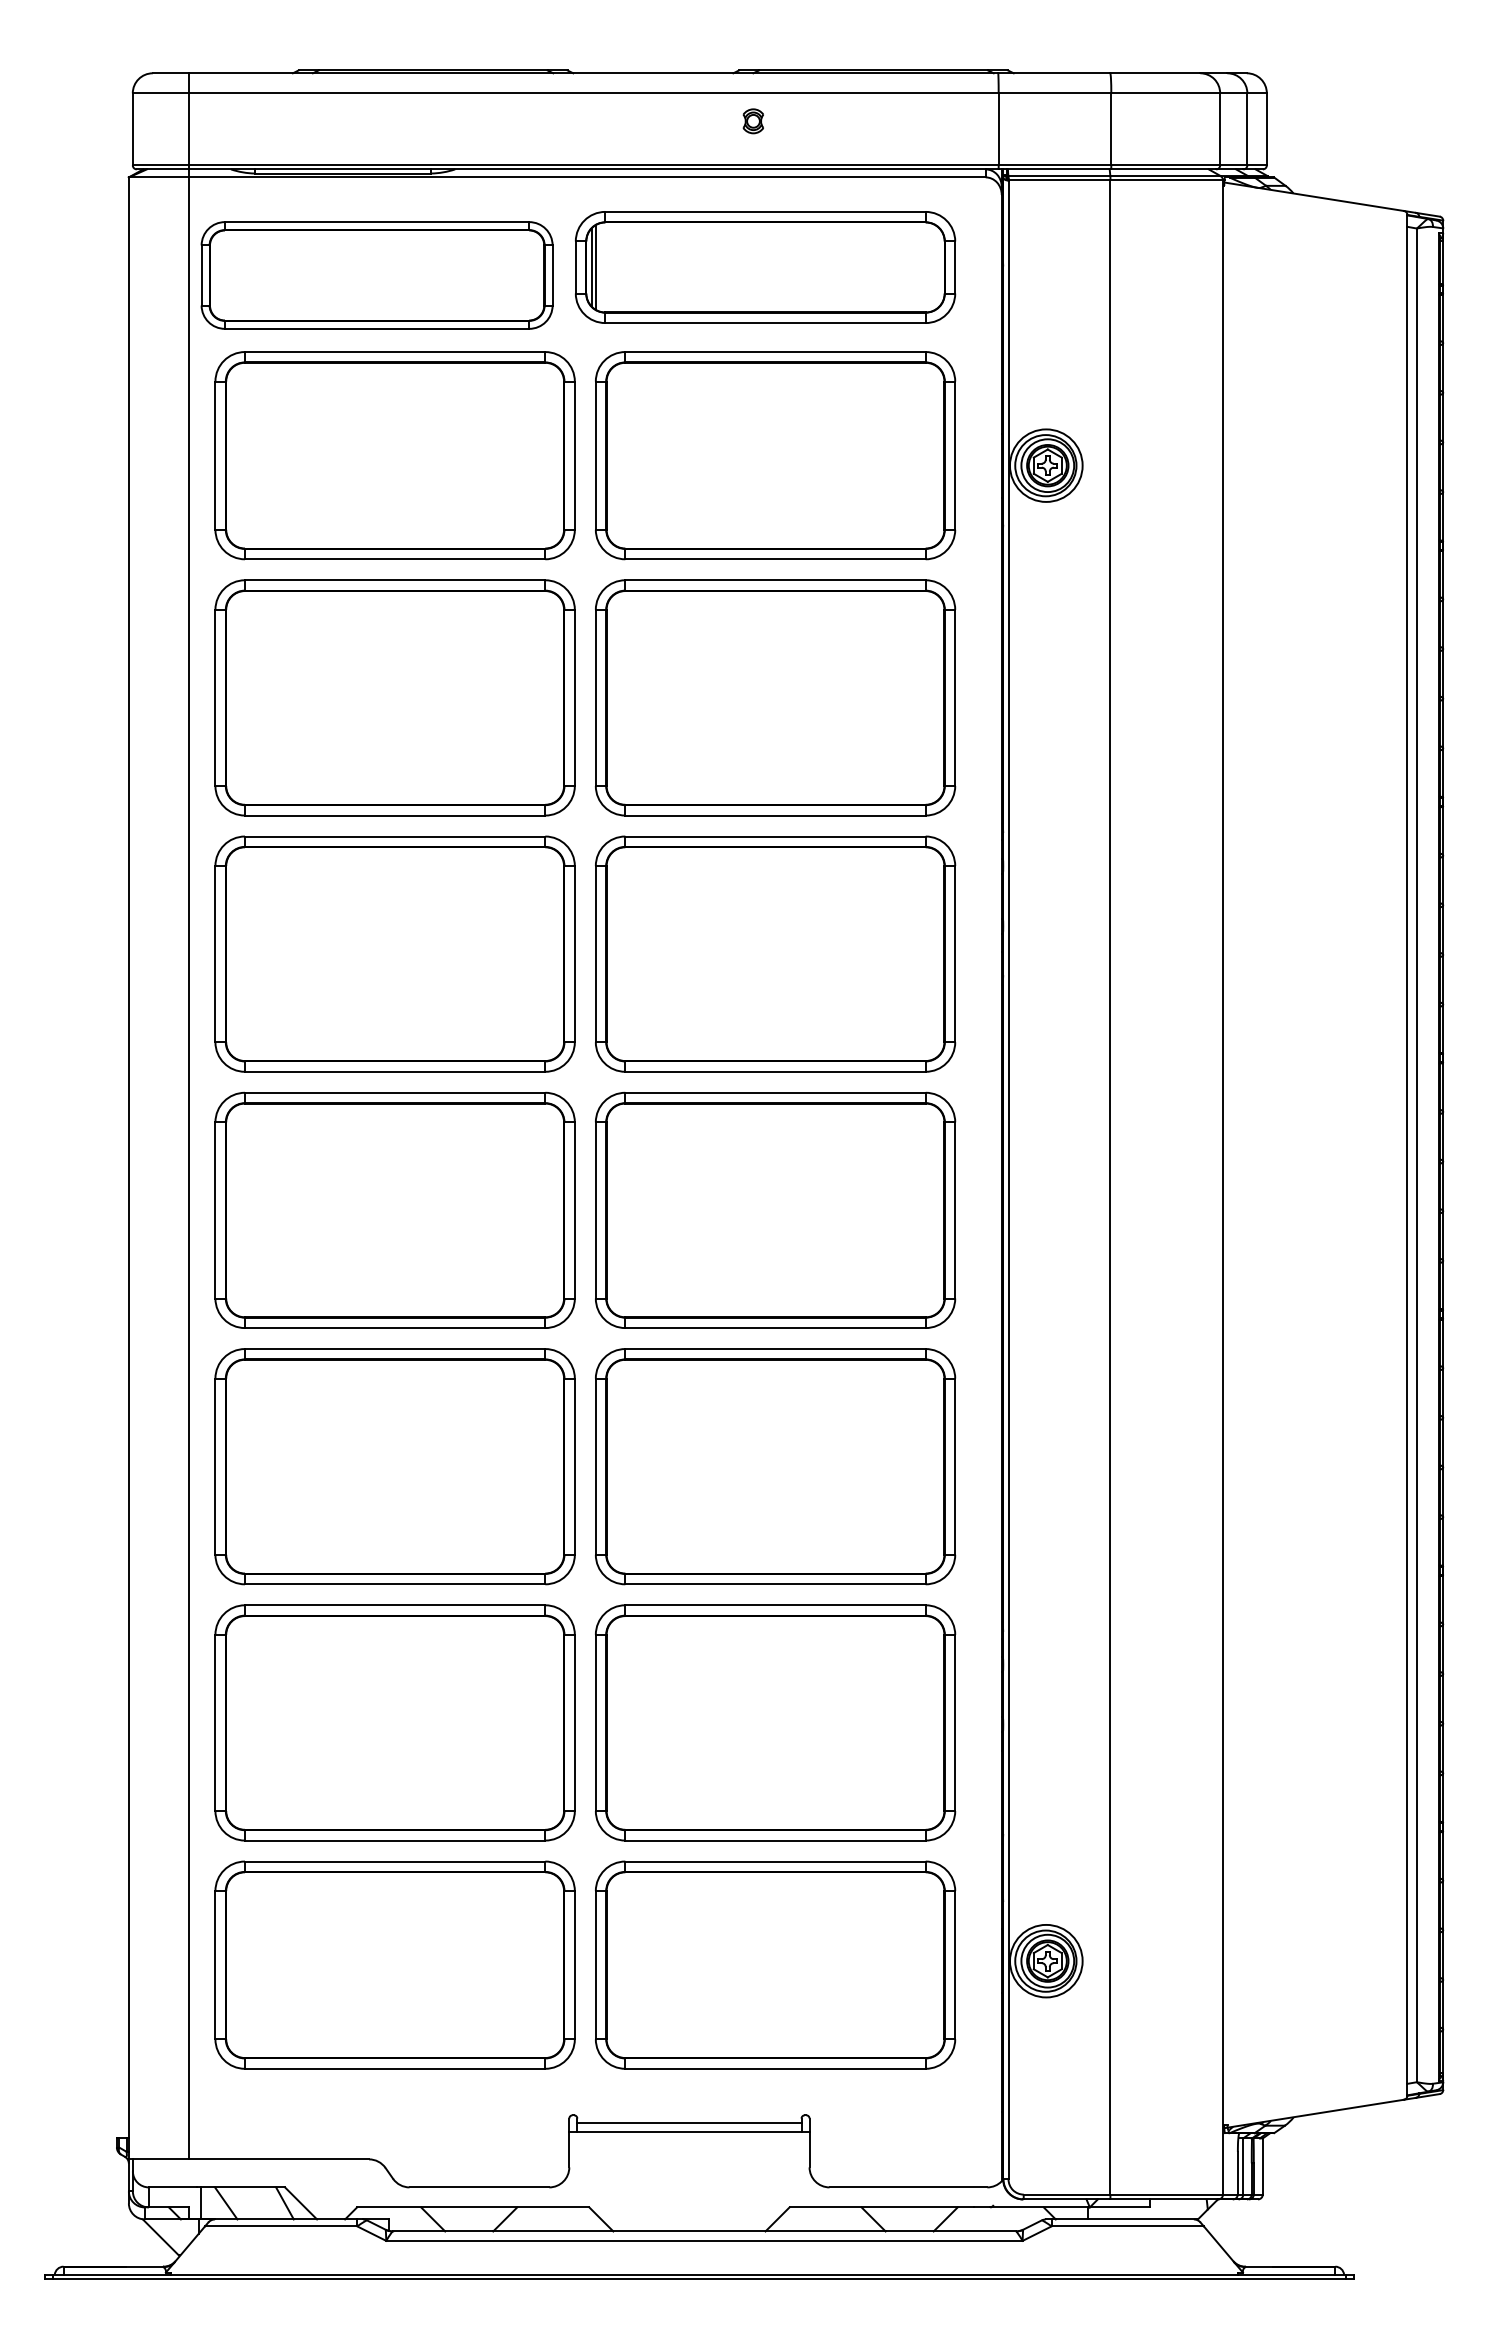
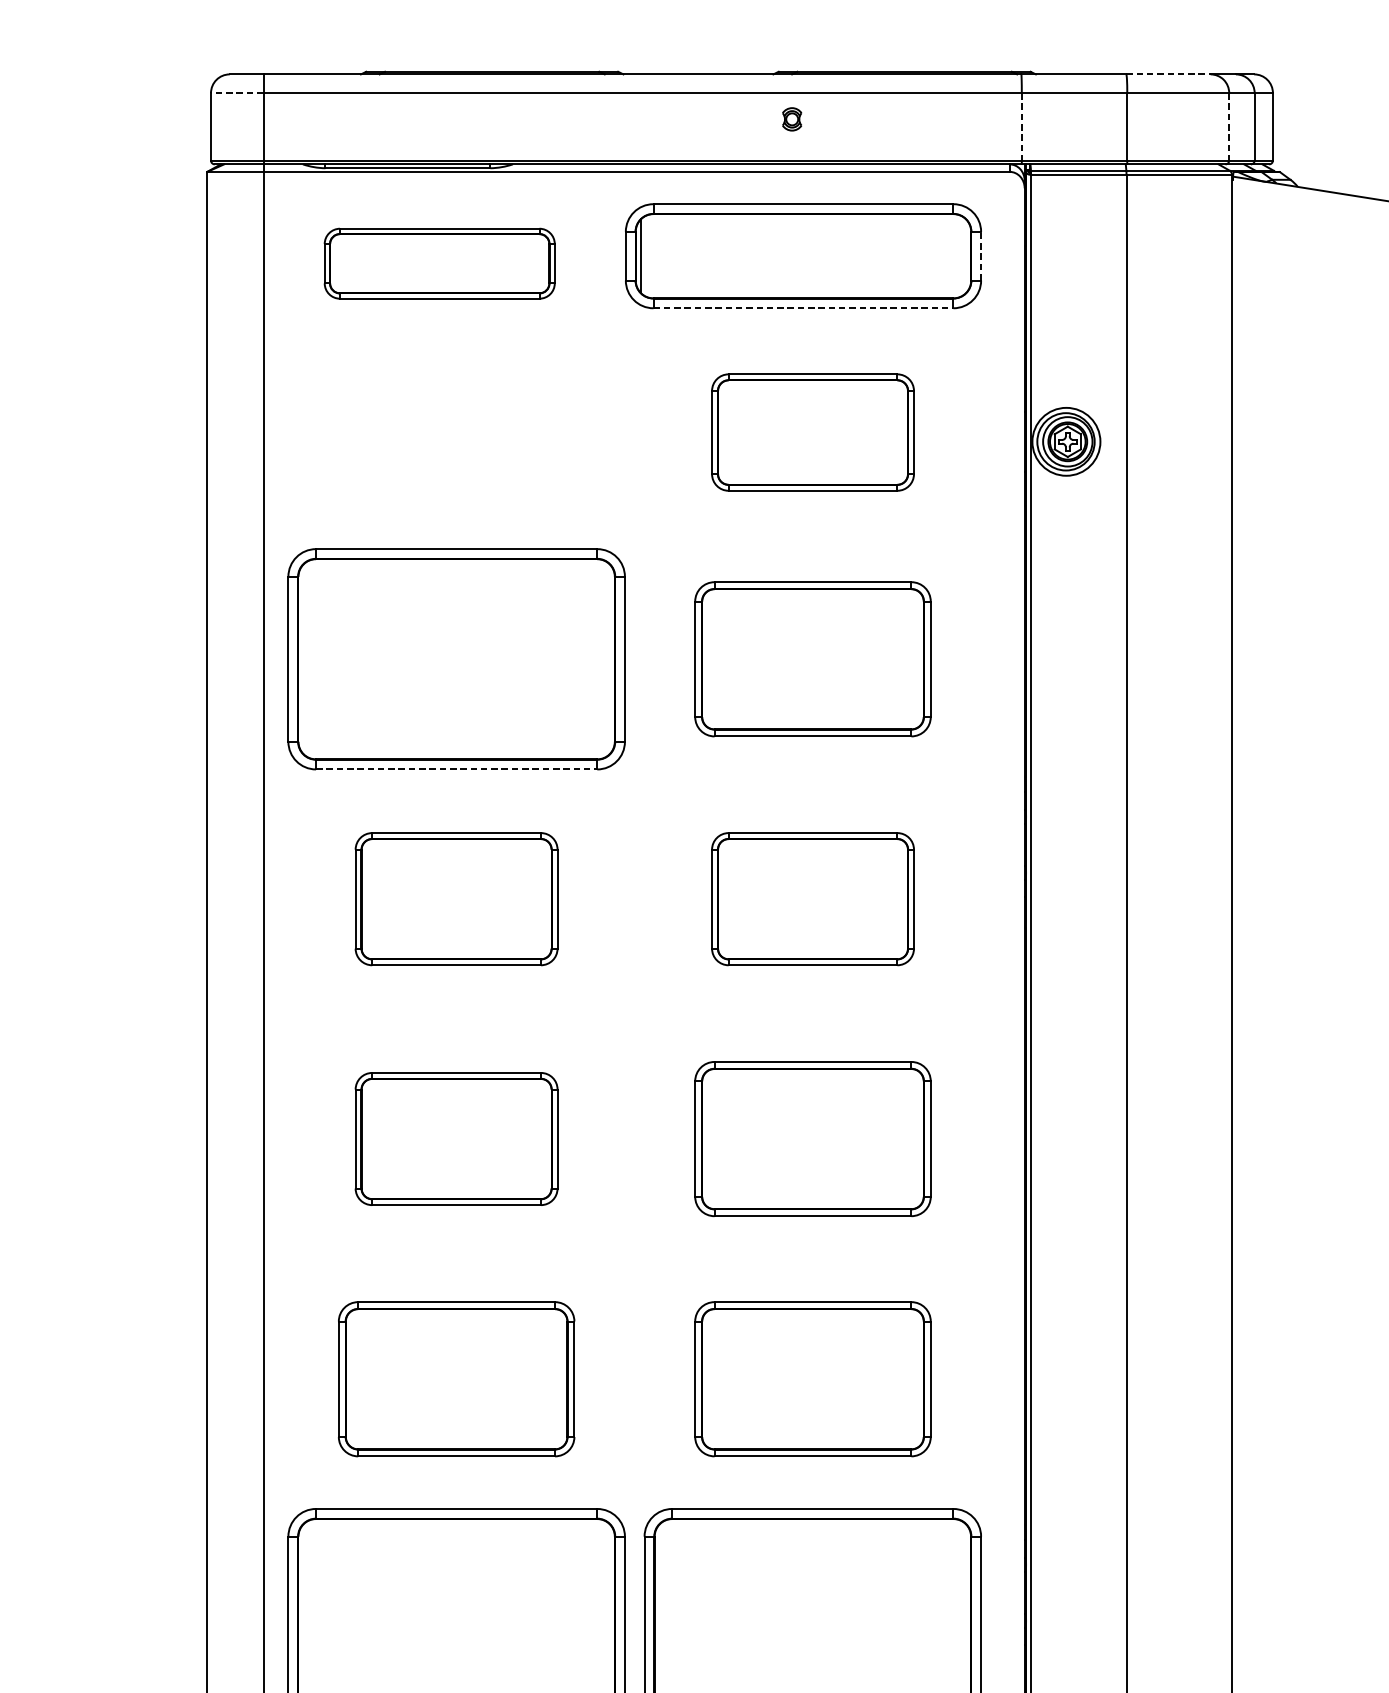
line: (1155, 73) -> (1168, 74), solid -> dashed
line: (160, 93) -> (236, 93), solid -> dashed
line: (998, 129) -> (1021, 127), solid -> dashed
line: (1220, 129) -> (1229, 127), solid -> dashed
line: (596, 267) -> (645, 256), removed
line: (955, 267) -> (981, 256), solid -> dashed
part: (376, 275) -> (439, 263), size x0.7
line: (766, 323) -> (804, 308), solid -> dashed
part: (394, 455) -> (456, 432), removed
part: (775, 455) -> (812, 432), size x0.6
part: (775, 697) -> (812, 658), size x0.7
line: (395, 815) -> (457, 769), solid -> dashed
part: (394, 953) -> (456, 898), size x0.6
part: (775, 953) -> (812, 898), size x0.6
part: (394, 1209) -> (456, 1138), size x0.6
part: (775, 1209) -> (812, 1138), size x0.7
part: (394, 1466) -> (456, 1378), size x0.7
part: (775, 1466) -> (812, 1378), size x0.7

